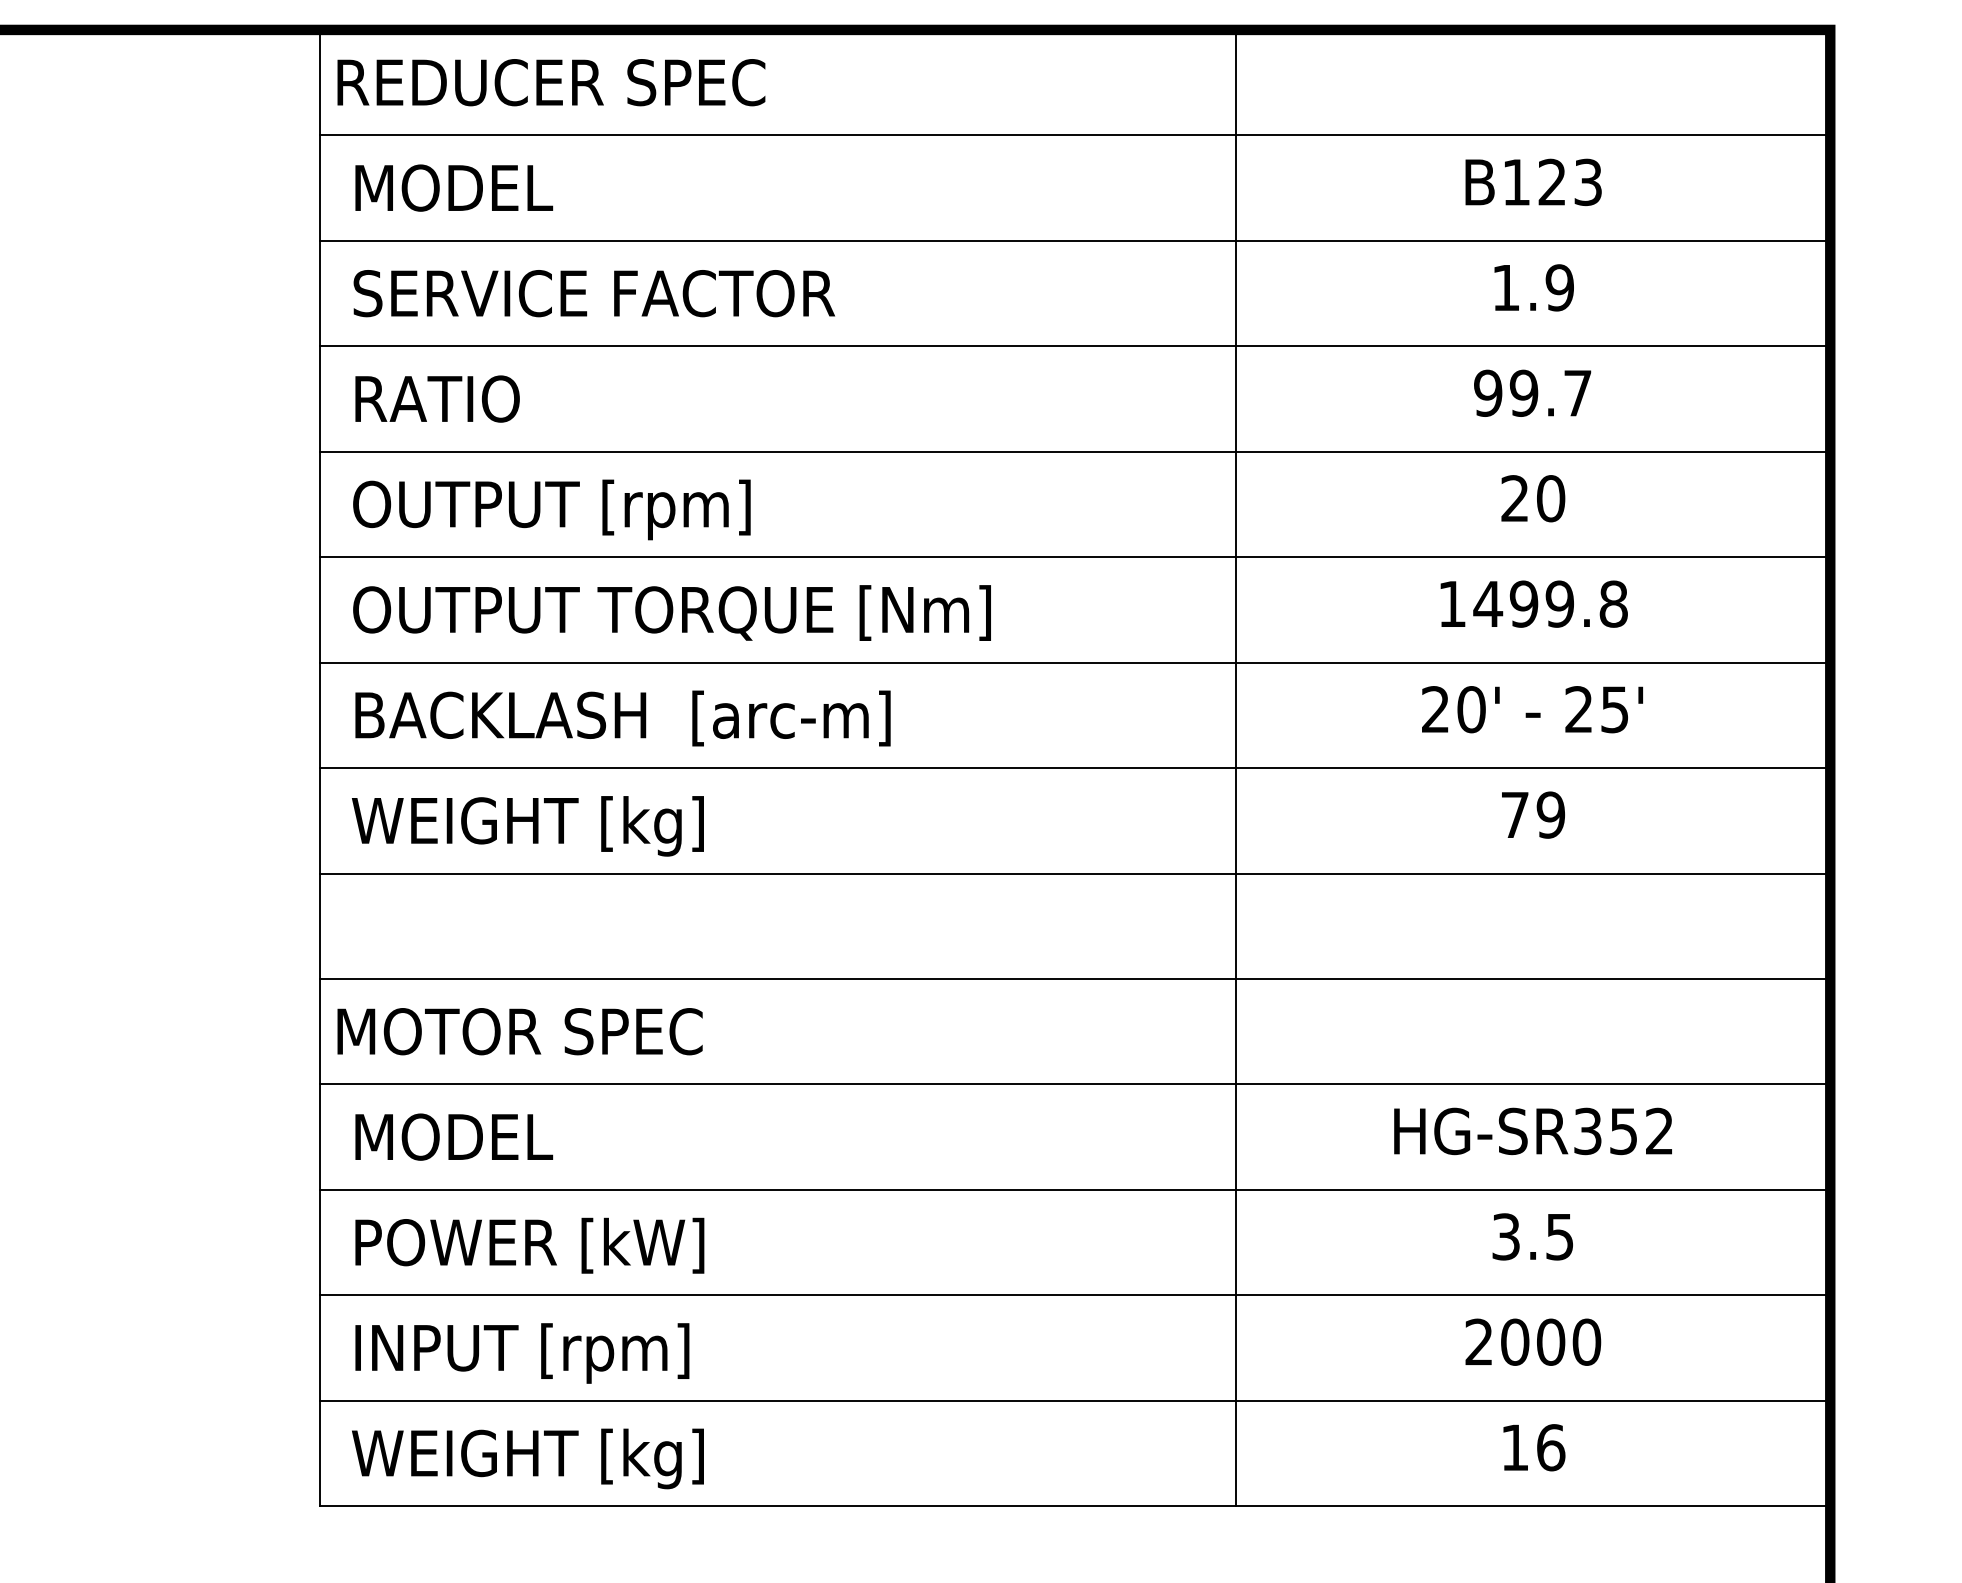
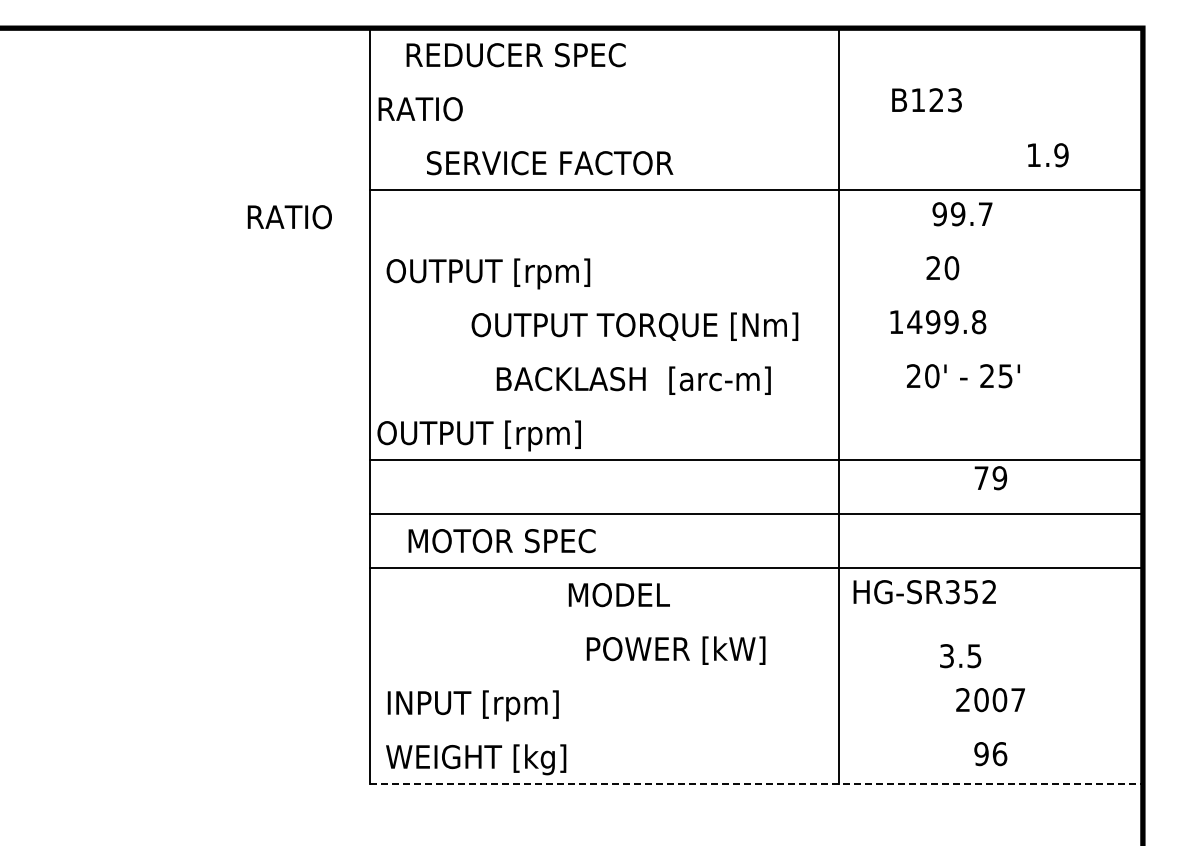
text: (550, 83) -> (515, 55), moved
line: (1073, 136) -> (755, 82), removed
text: (1532, 182) -> (926, 100), moved
text: (444, 188) -> (433, 109), MODEL -> RATIO
line: (1073, 241) -> (755, 136), removed
text: (1534, 288) -> (1048, 155), moved
text: (595, 294) -> (550, 163), moved
text: (1532, 393) -> (962, 214), moved
text: (436, 399) -> (289, 217), moved
line: (1073, 452) -> (755, 244), removed
text: (1532, 499) -> (942, 268), moved
line: (1073, 557) -> (755, 298), removed
text: (1534, 604) -> (938, 322), moved
text: (671, 612) -> (634, 326), moved
line: (1073, 663) -> (755, 352), removed
text: (1532, 710) -> (963, 376), moved
text: (622, 718) -> (633, 380), moved
line: (1073, 768) -> (755, 406), removed
text: (1532, 815) -> (990, 478), moved
text: (532, 825) -> (478, 435), WEIGHT [kg] -> OUTPUT [rpm]
text: (518, 1032) -> (501, 541), moved
text: (1532, 1132) -> (924, 592), moved
text: (452, 1137) -> (618, 595), moved
line: (1073, 1190) -> (755, 622), removed
text: (1532, 1237) -> (960, 656), moved
text: (528, 1245) -> (675, 650), moved
line: (1073, 1296) -> (755, 676), removed
text: (1587, 1343) -> (1018, 700), 2000 -> 2007
line: (1073, 1399) -> (755, 729), removed
text: (1515, 1448) -> (981, 754), 16 -> 96
line: (1075, 1507) -> (756, 784), solid -> dashed

